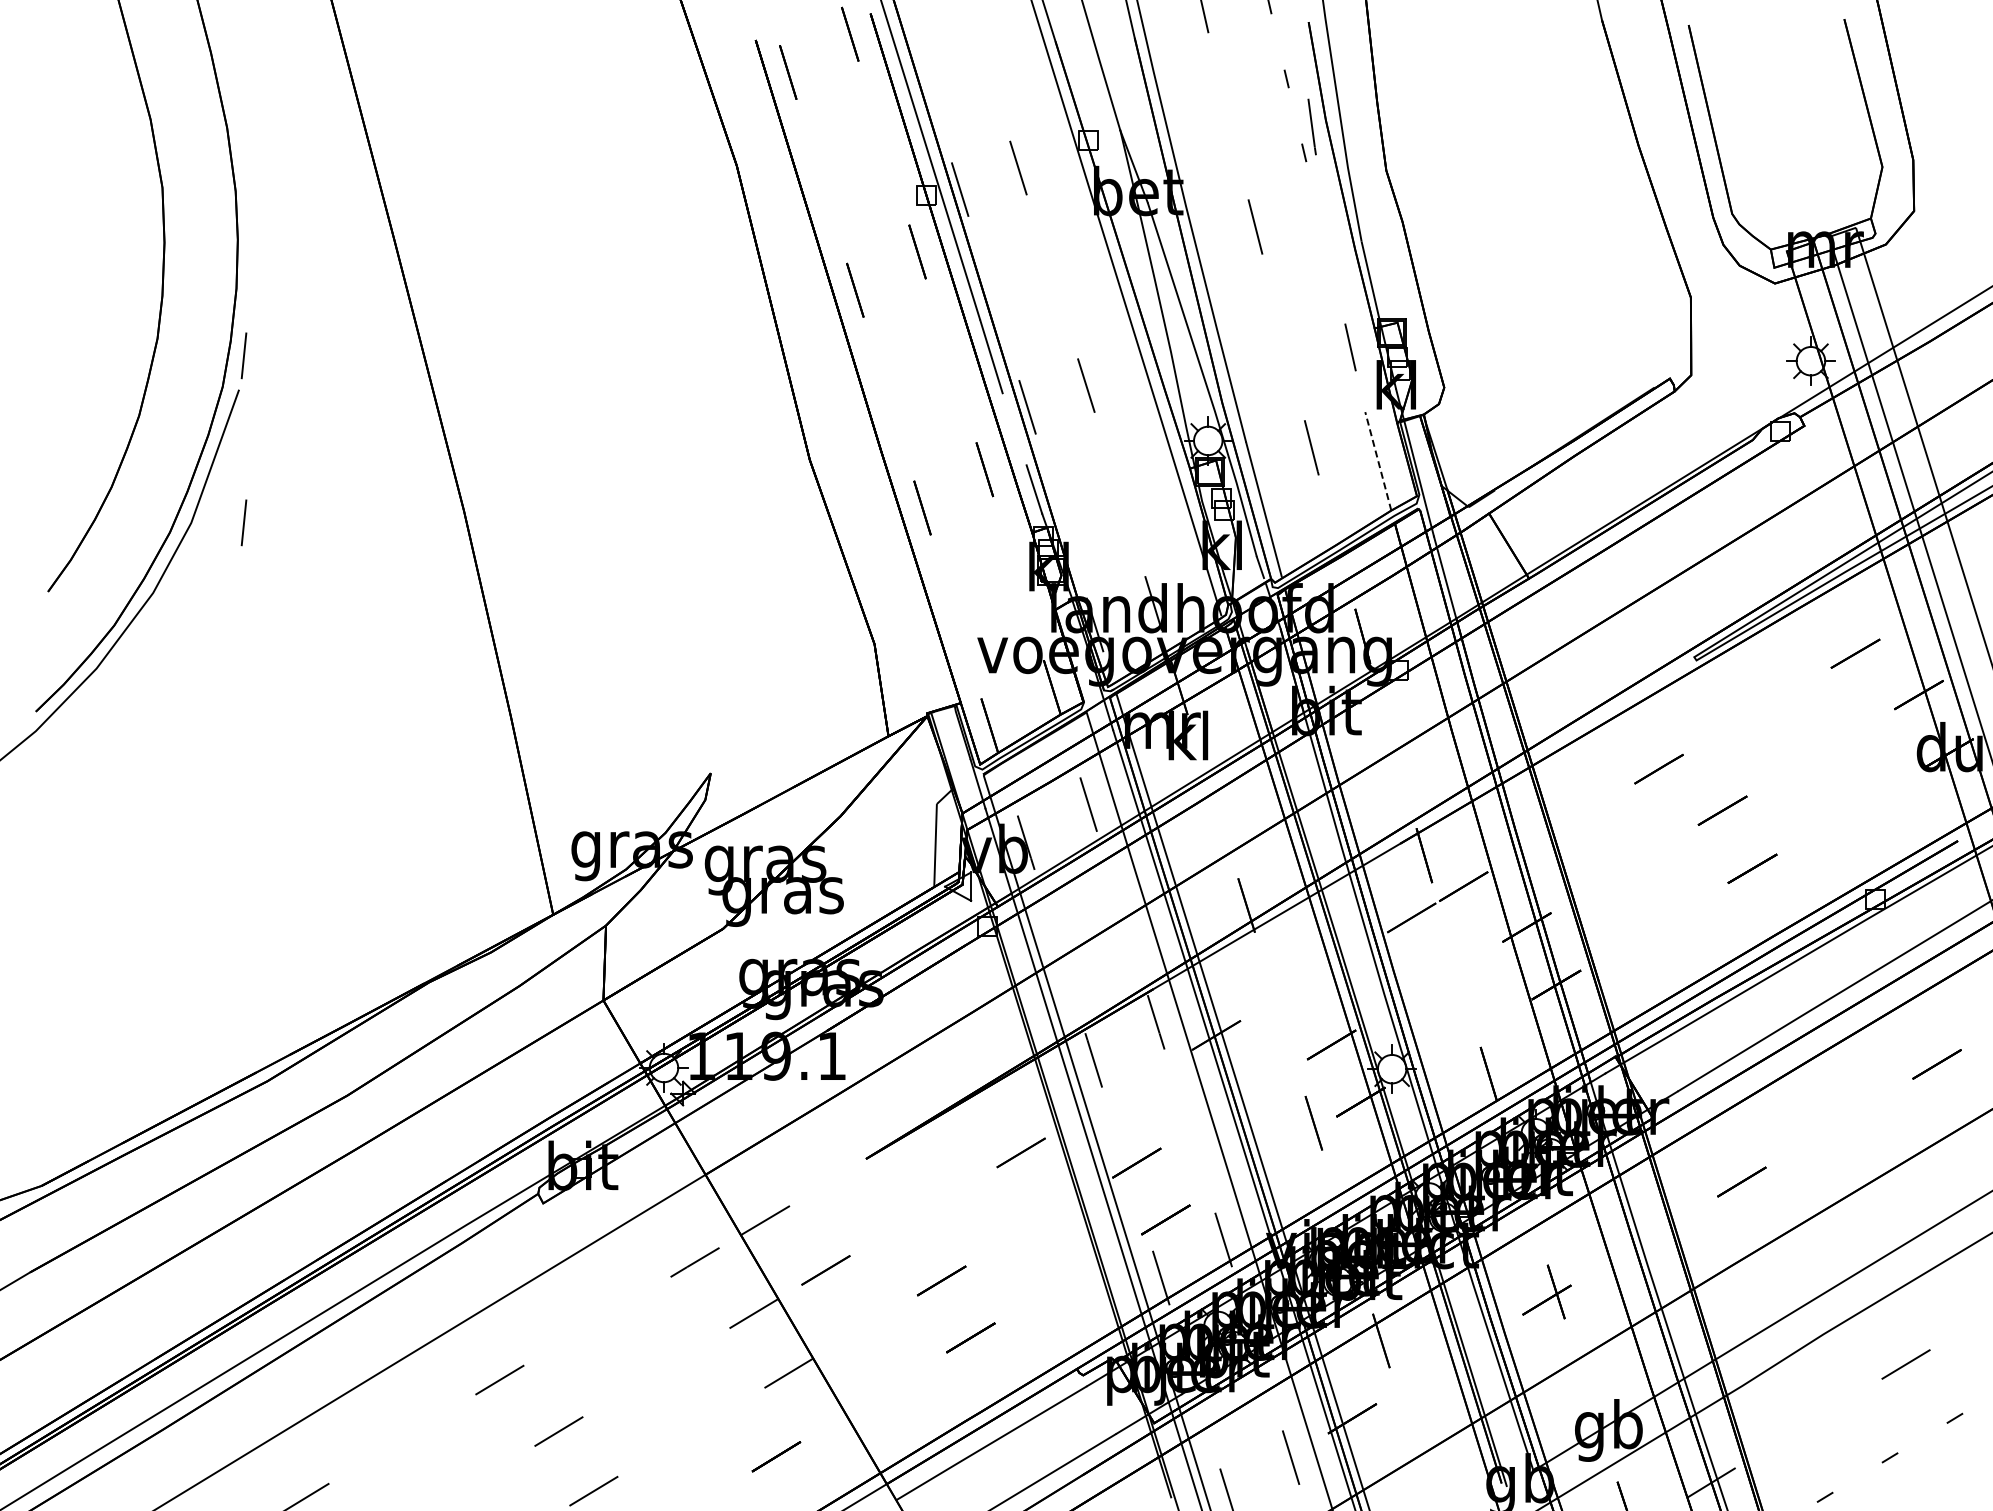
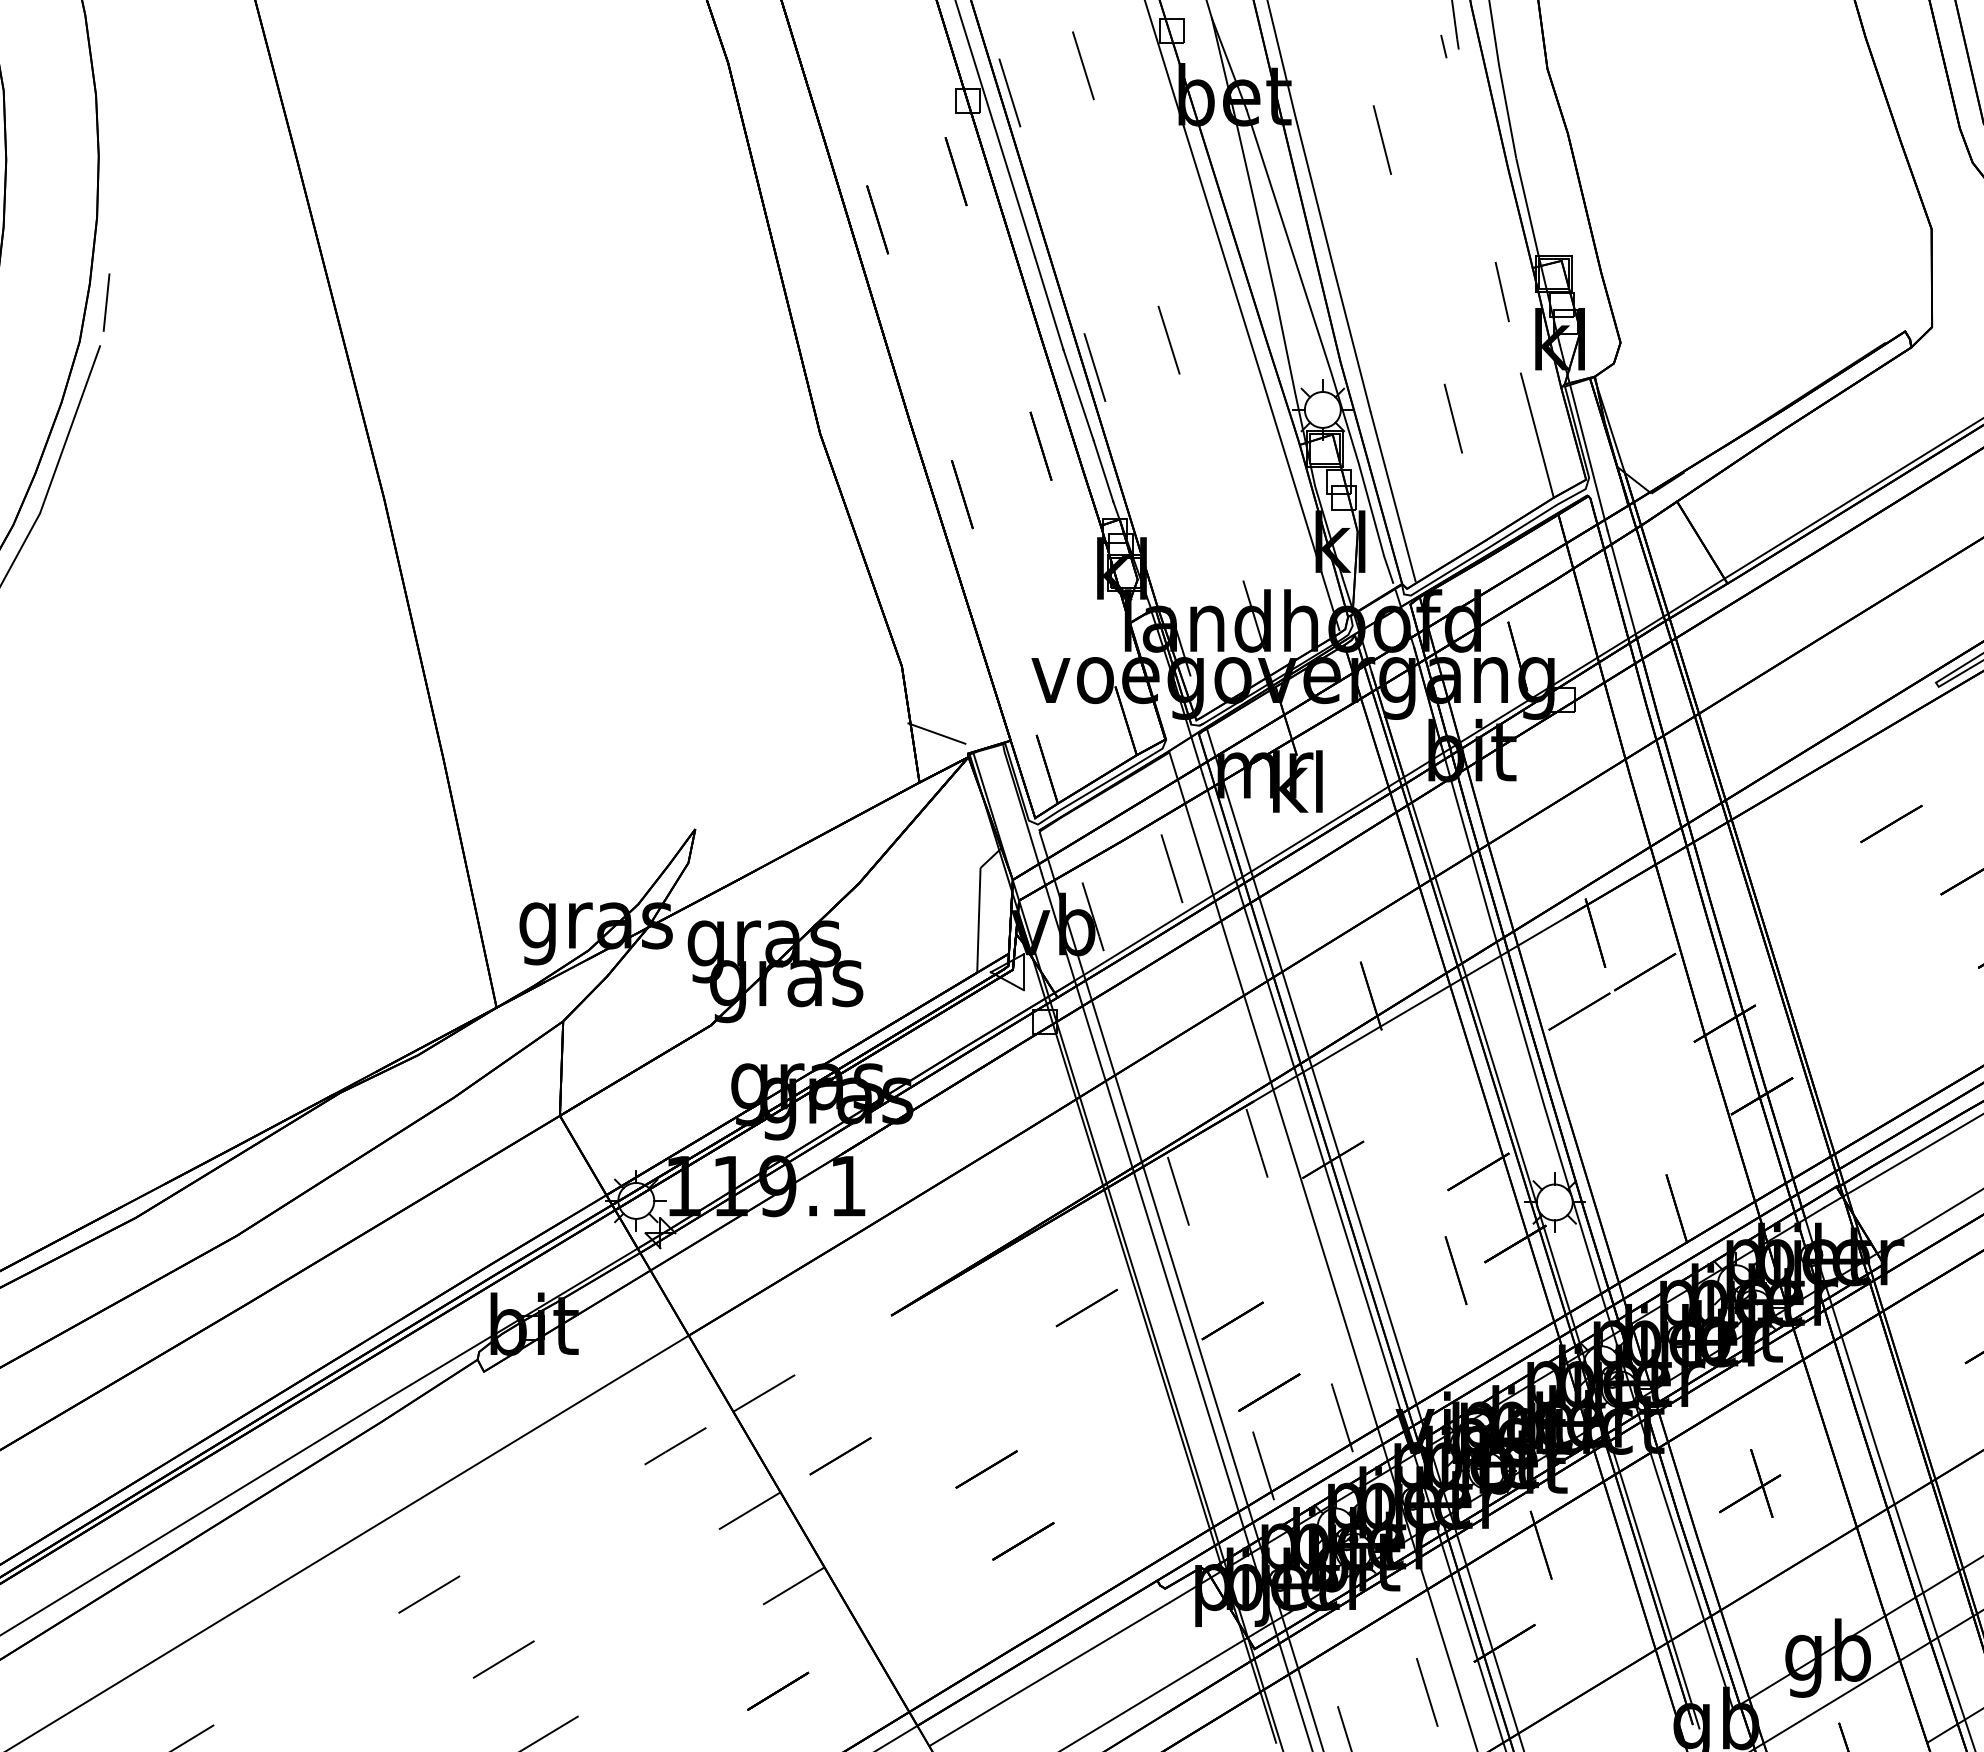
line: (1014, 429) -> (1078, 395), added
line: (1378, 461) -> (1537, 435), dashed -> solid
line: (243, 522) -> (105, 512), removed
line: (901, 697) -> (935, 733), added

